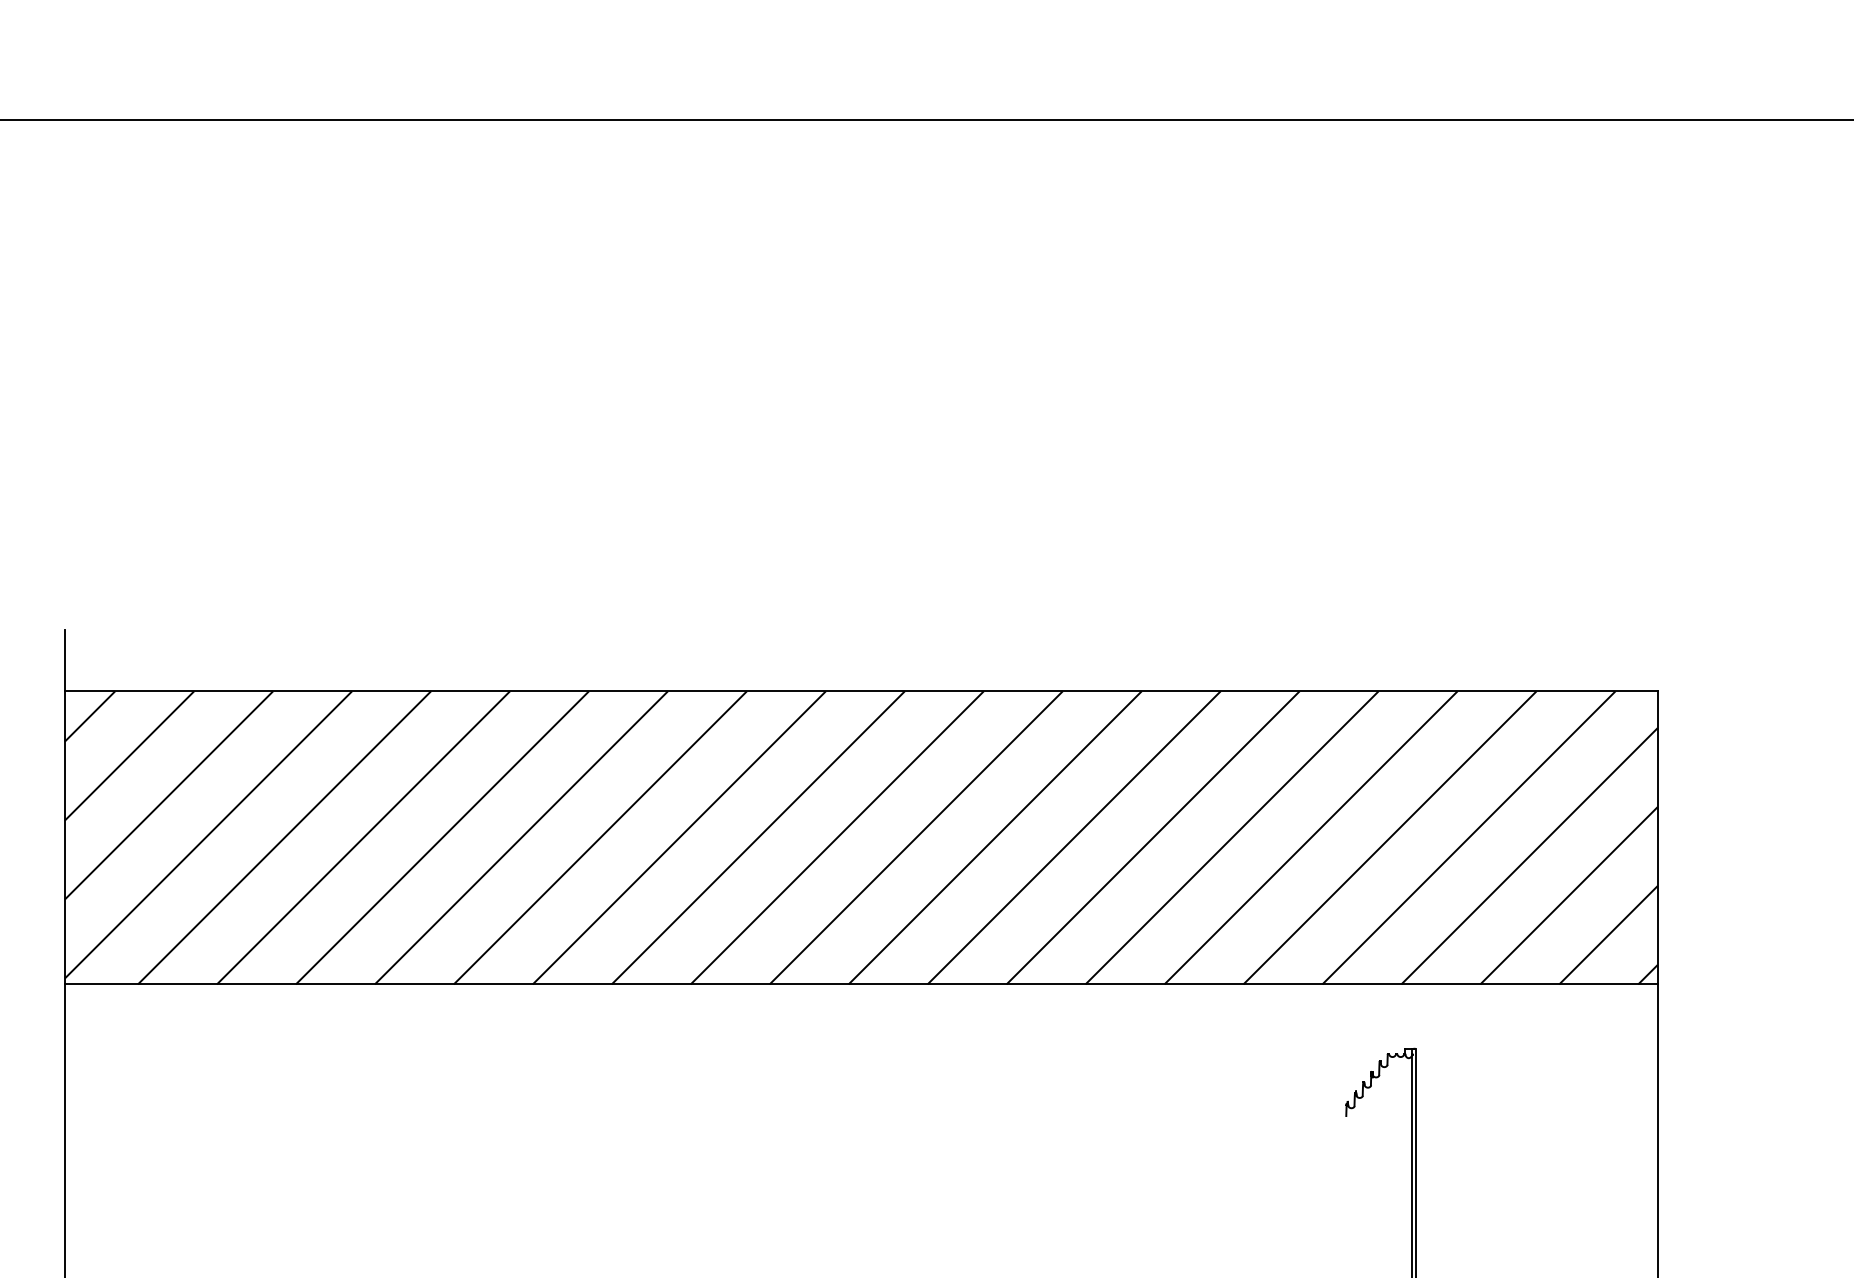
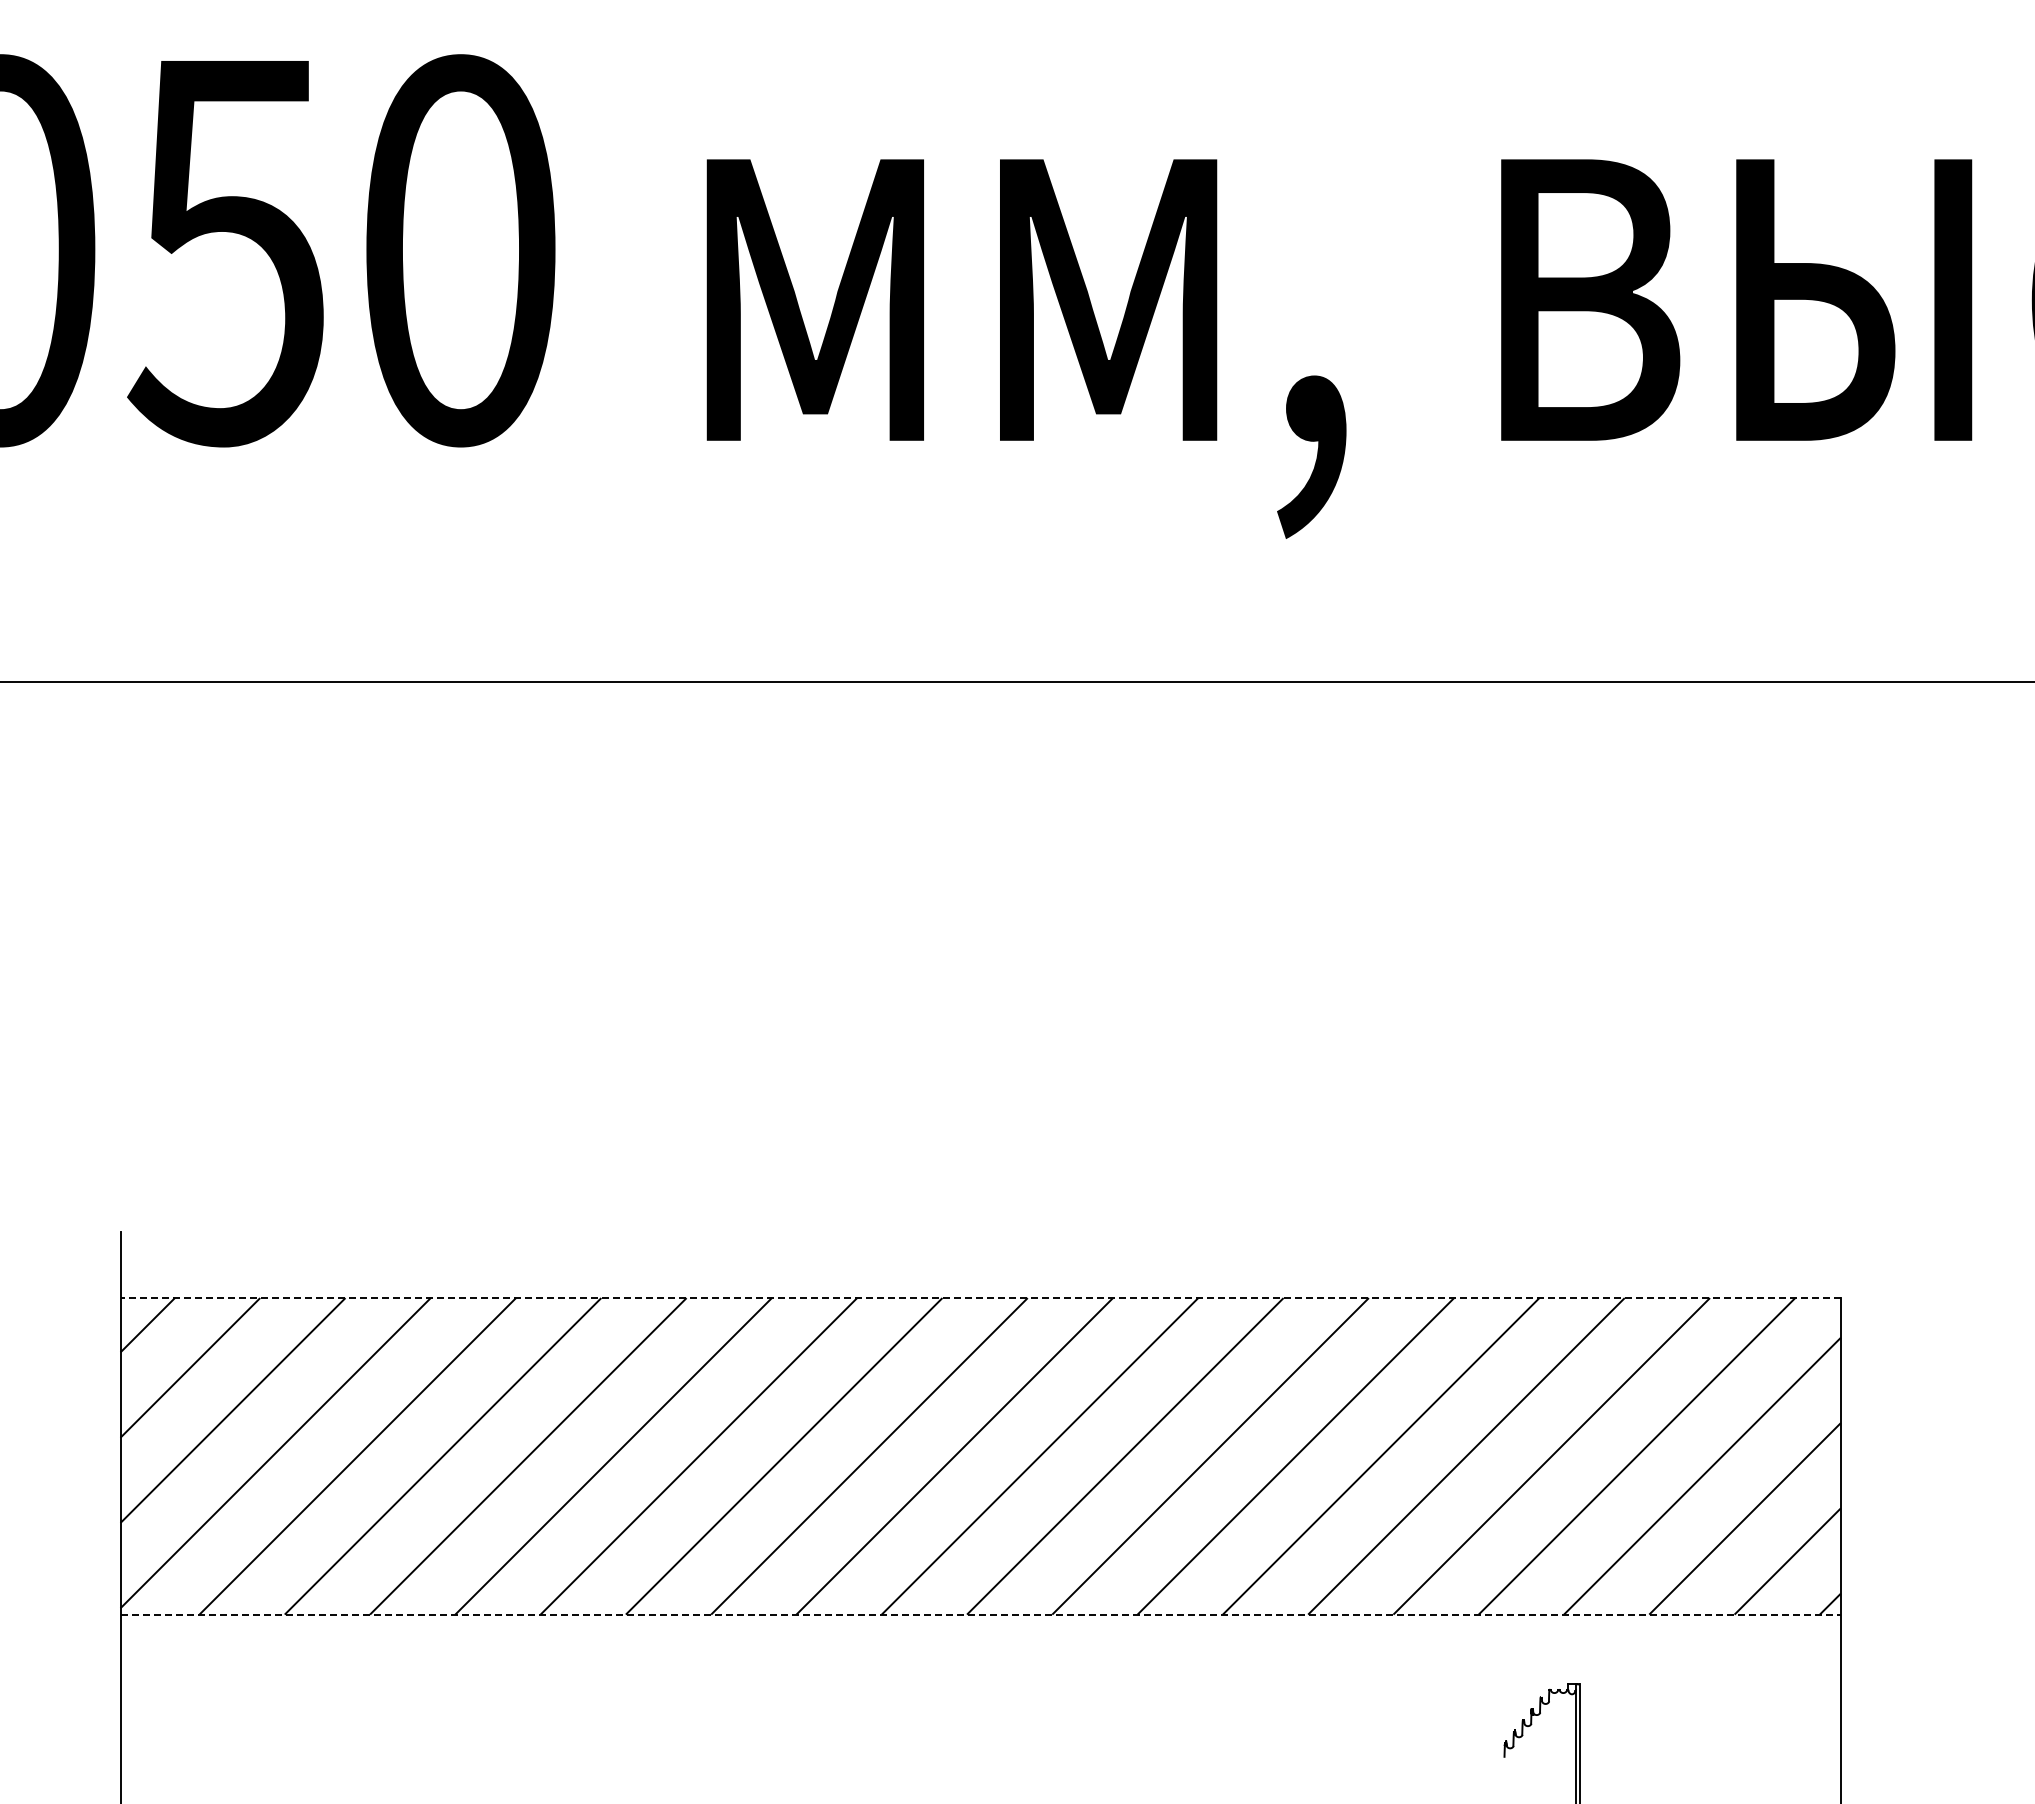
line: (861, 691) -> (980, 1298), solid -> dashed
line: (862, 984) -> (981, 1614), solid -> dashed

